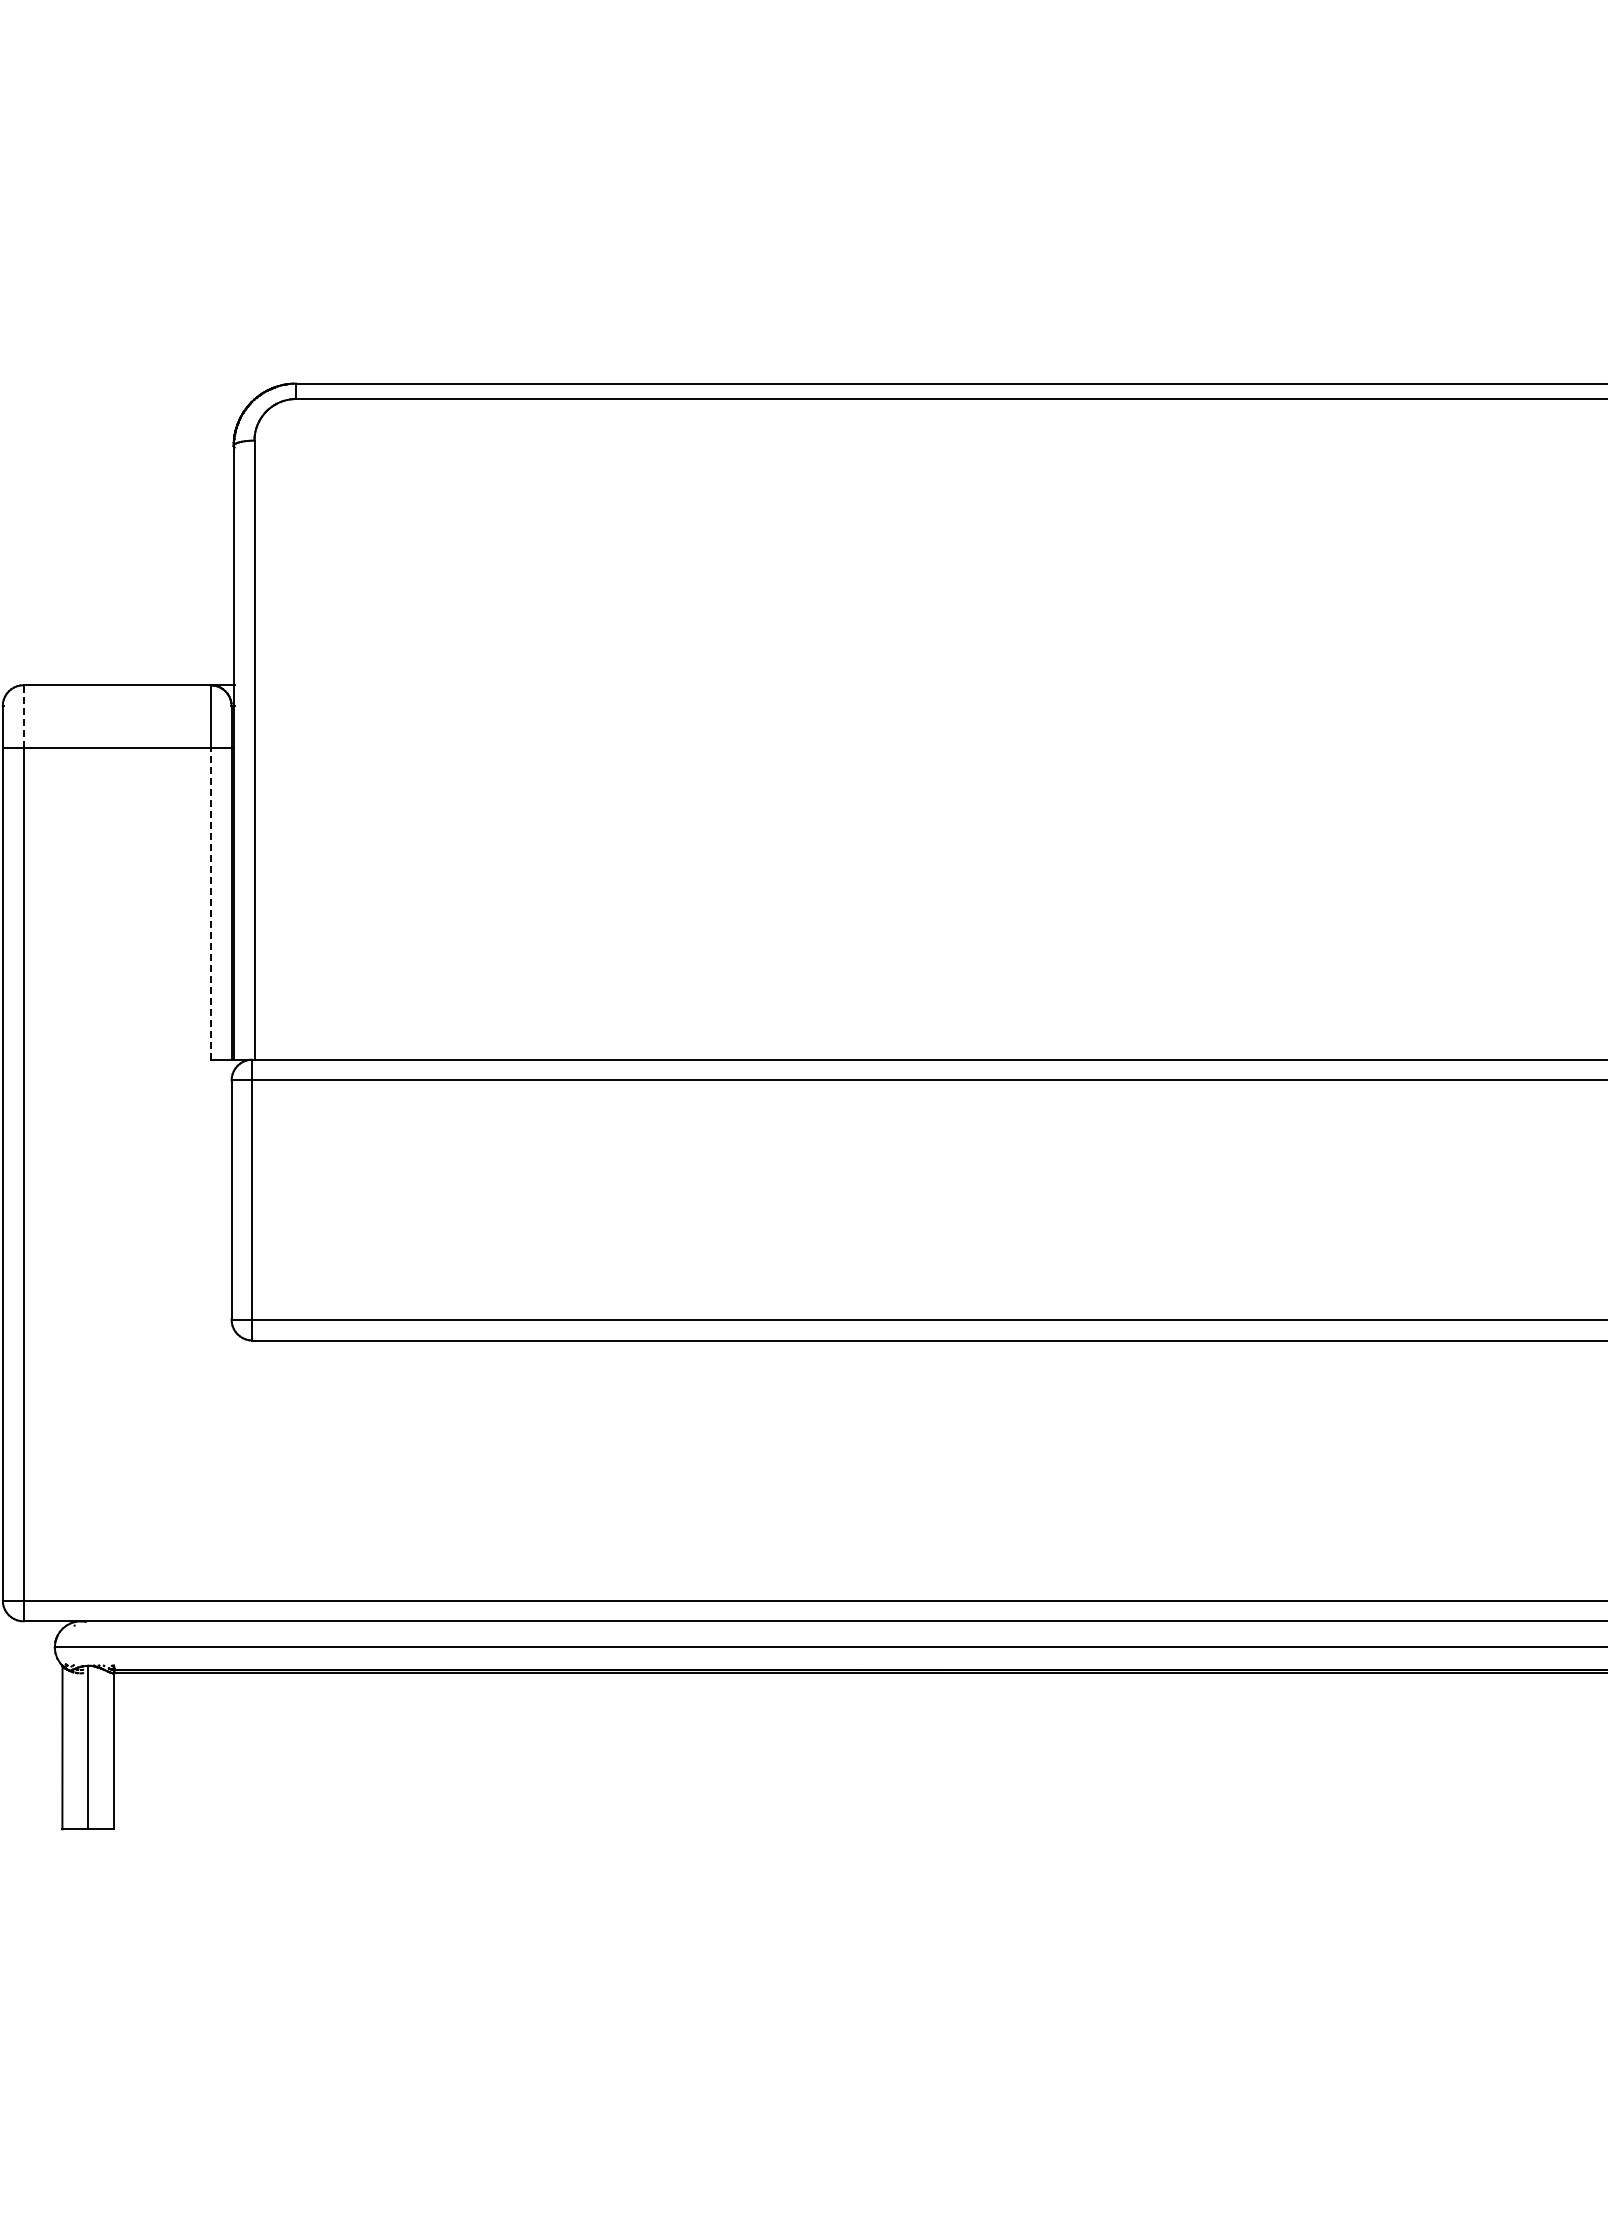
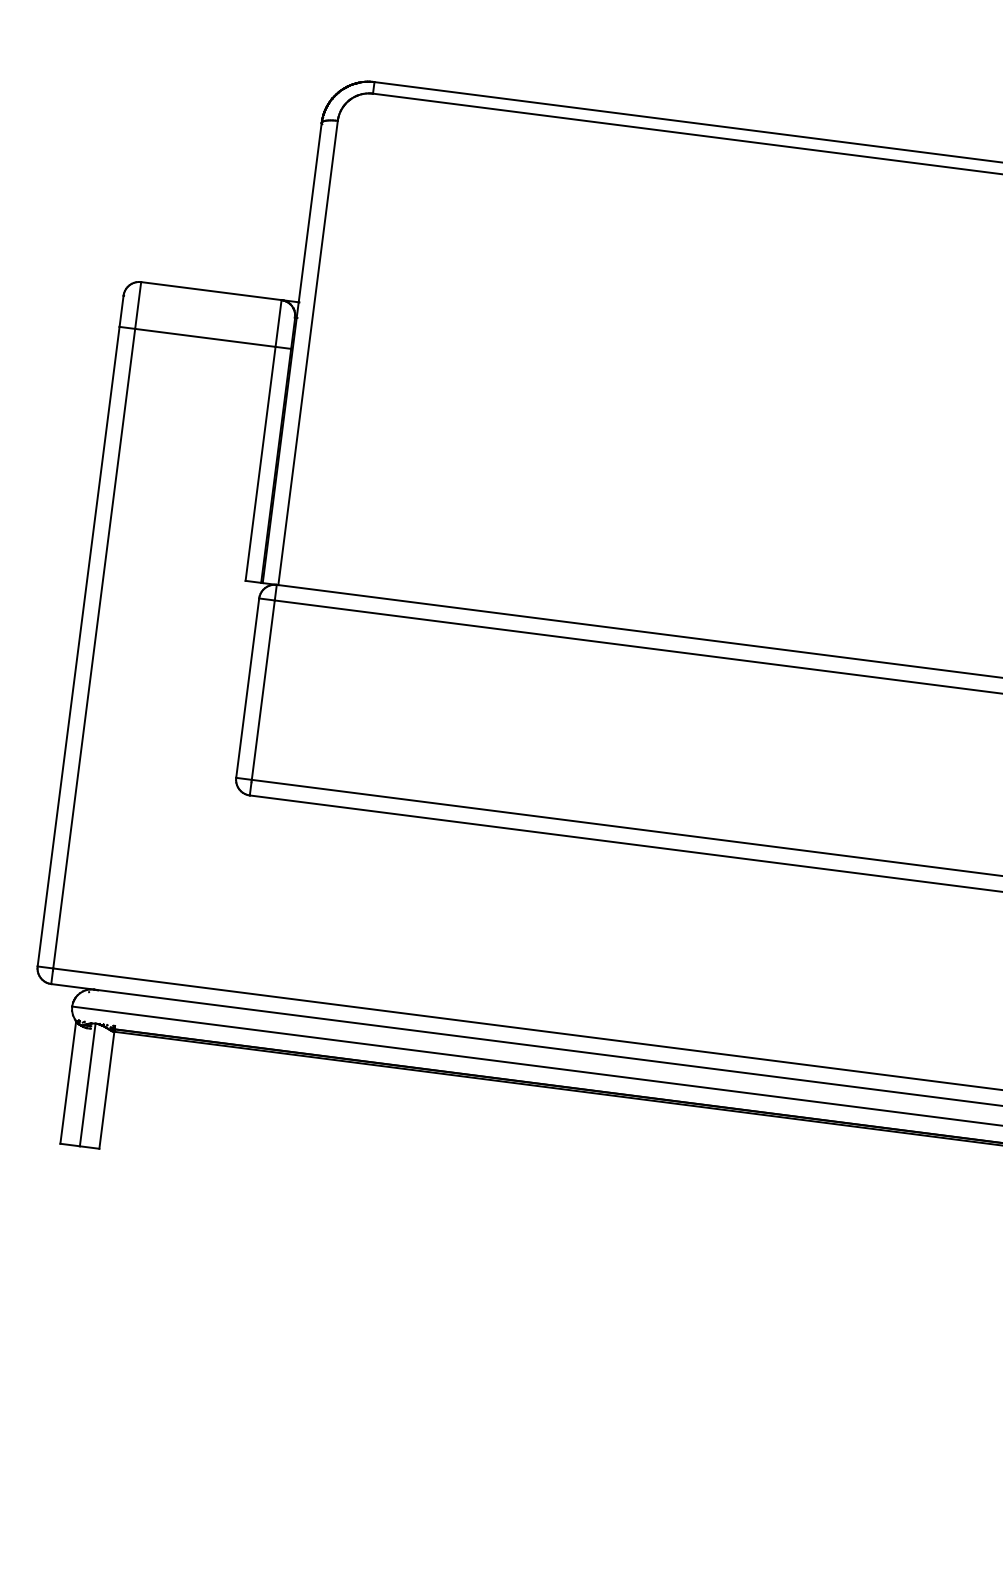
line: (23, 715) -> (138, 304), dashed -> solid
line: (210, 903) -> (260, 463), dashed -> solid

